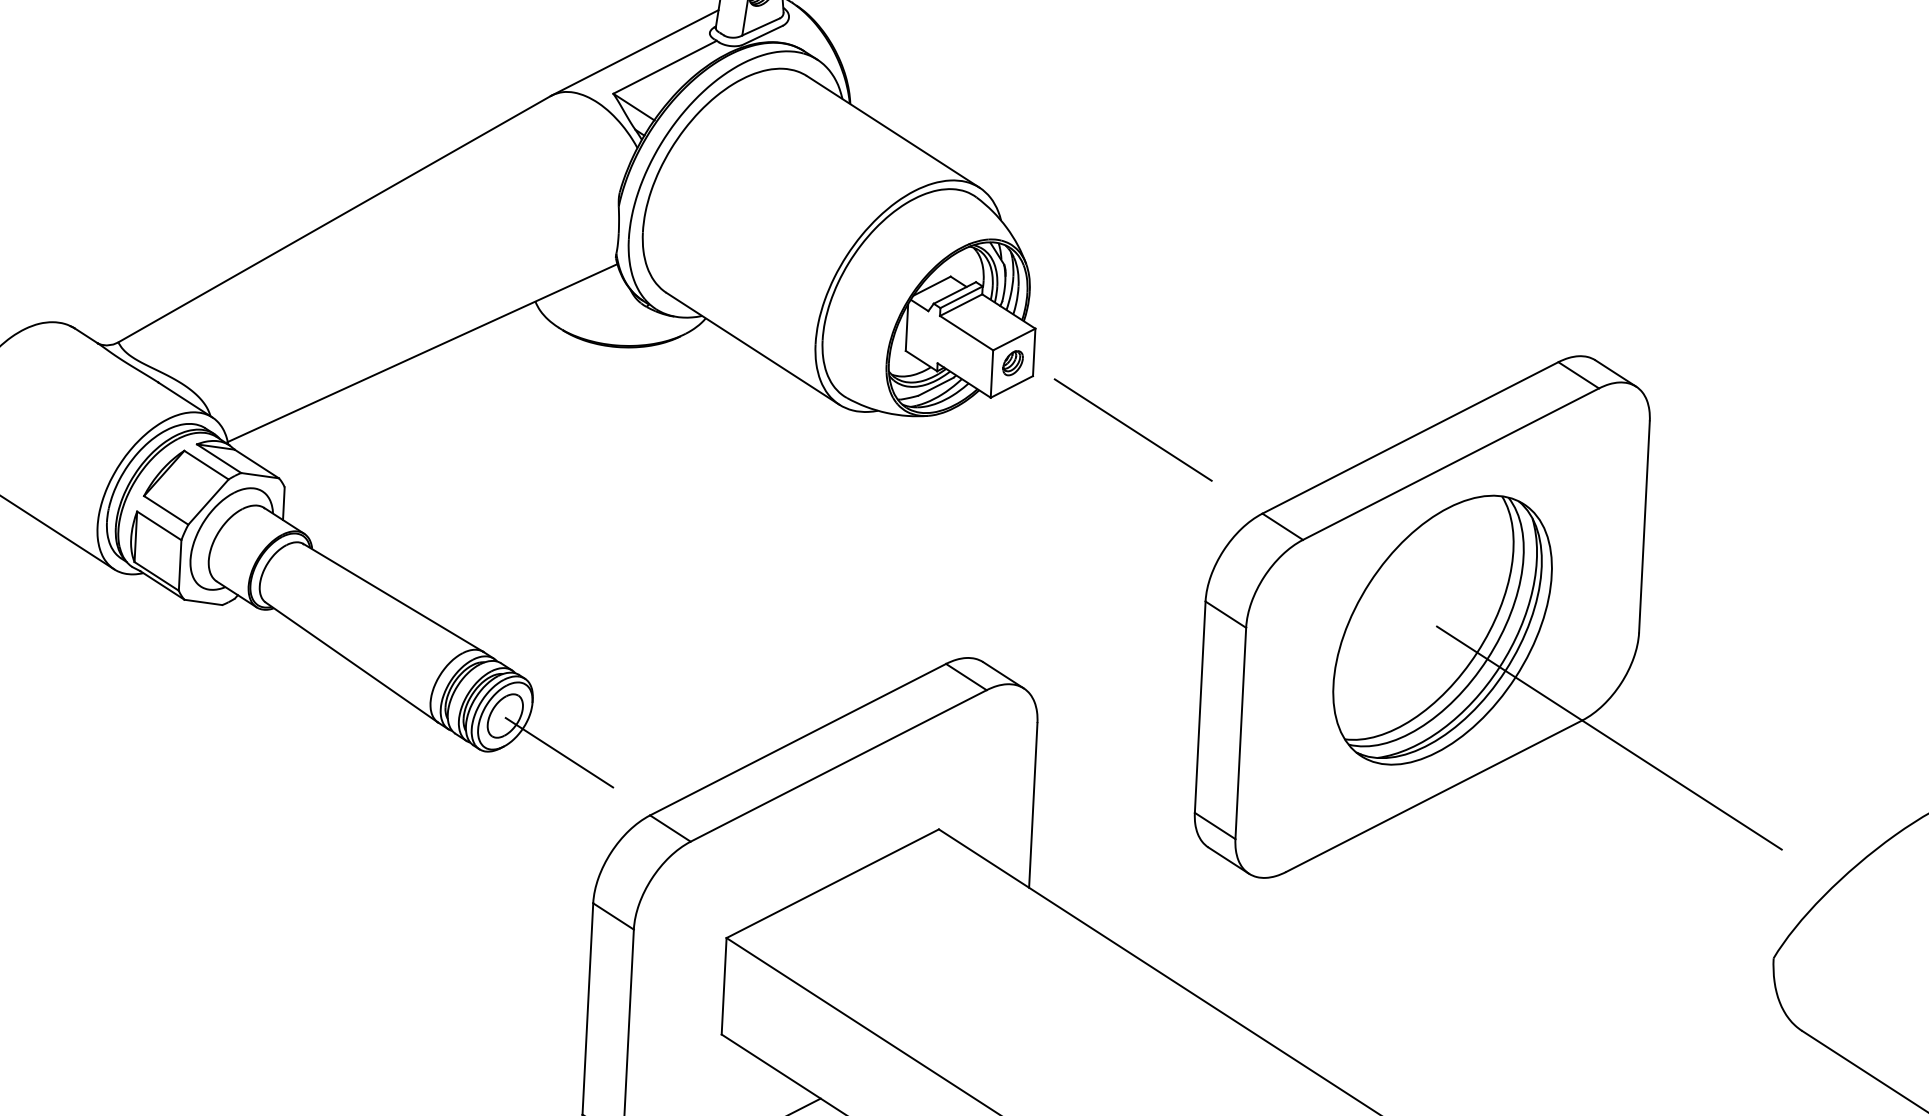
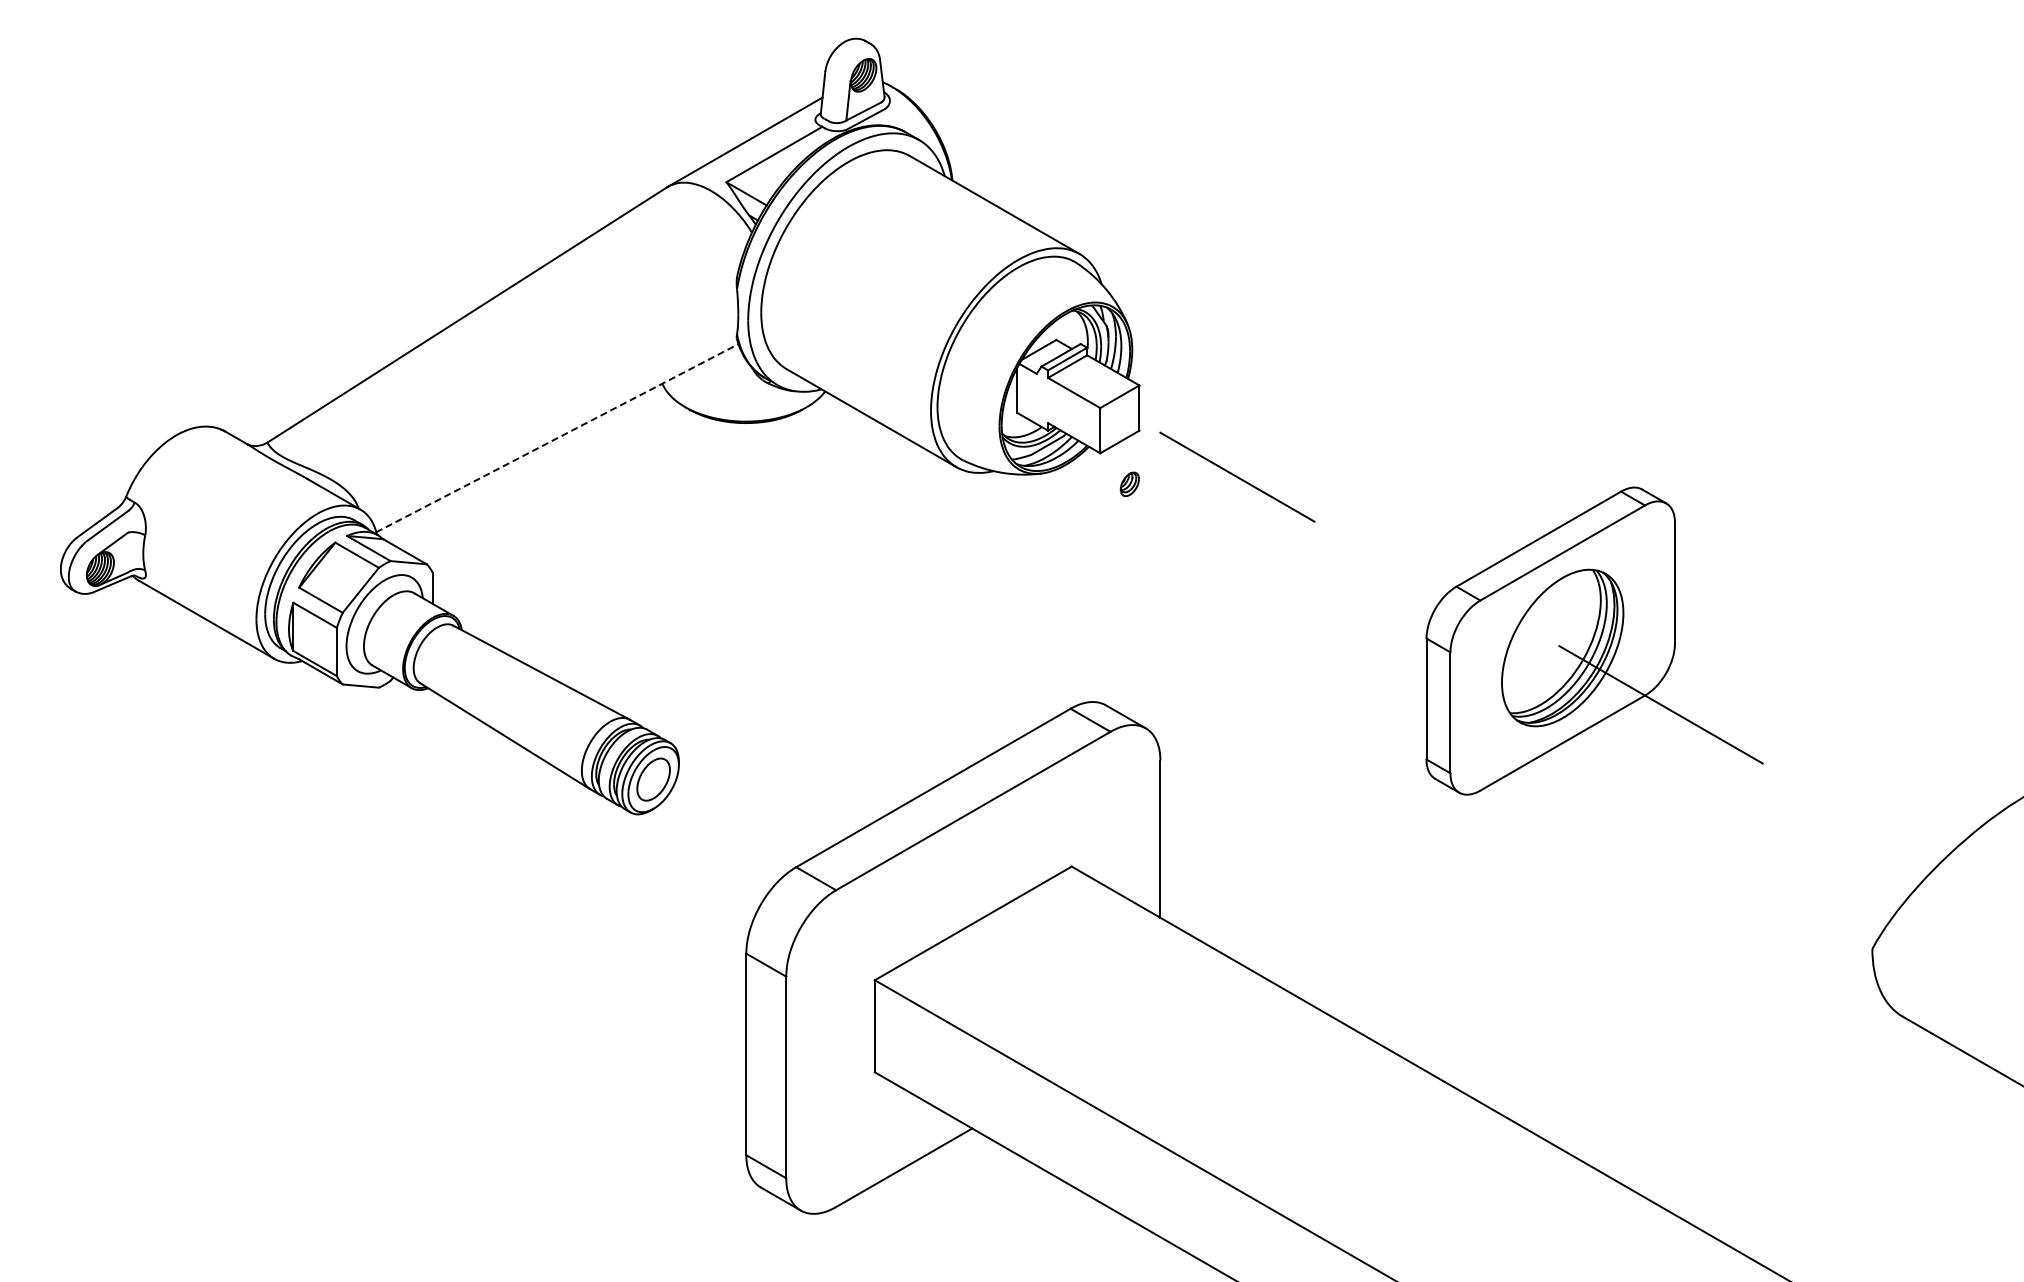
line: (422, 353) -> (557, 438), solid -> dashed
part: (1012, 362) -> (1129, 483), moved
part: (1498, 620) -> (1594, 640), size x0.6
line: (559, 752) -> (706, 811), removed

